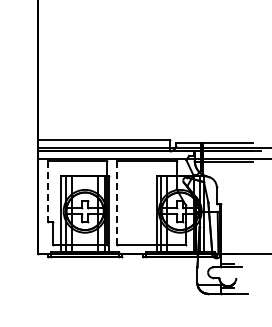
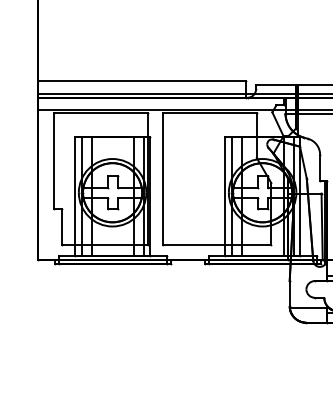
line: (47, 191) -> (53, 161), dashed -> solid
line: (116, 203) -> (162, 180), dashed -> solid

